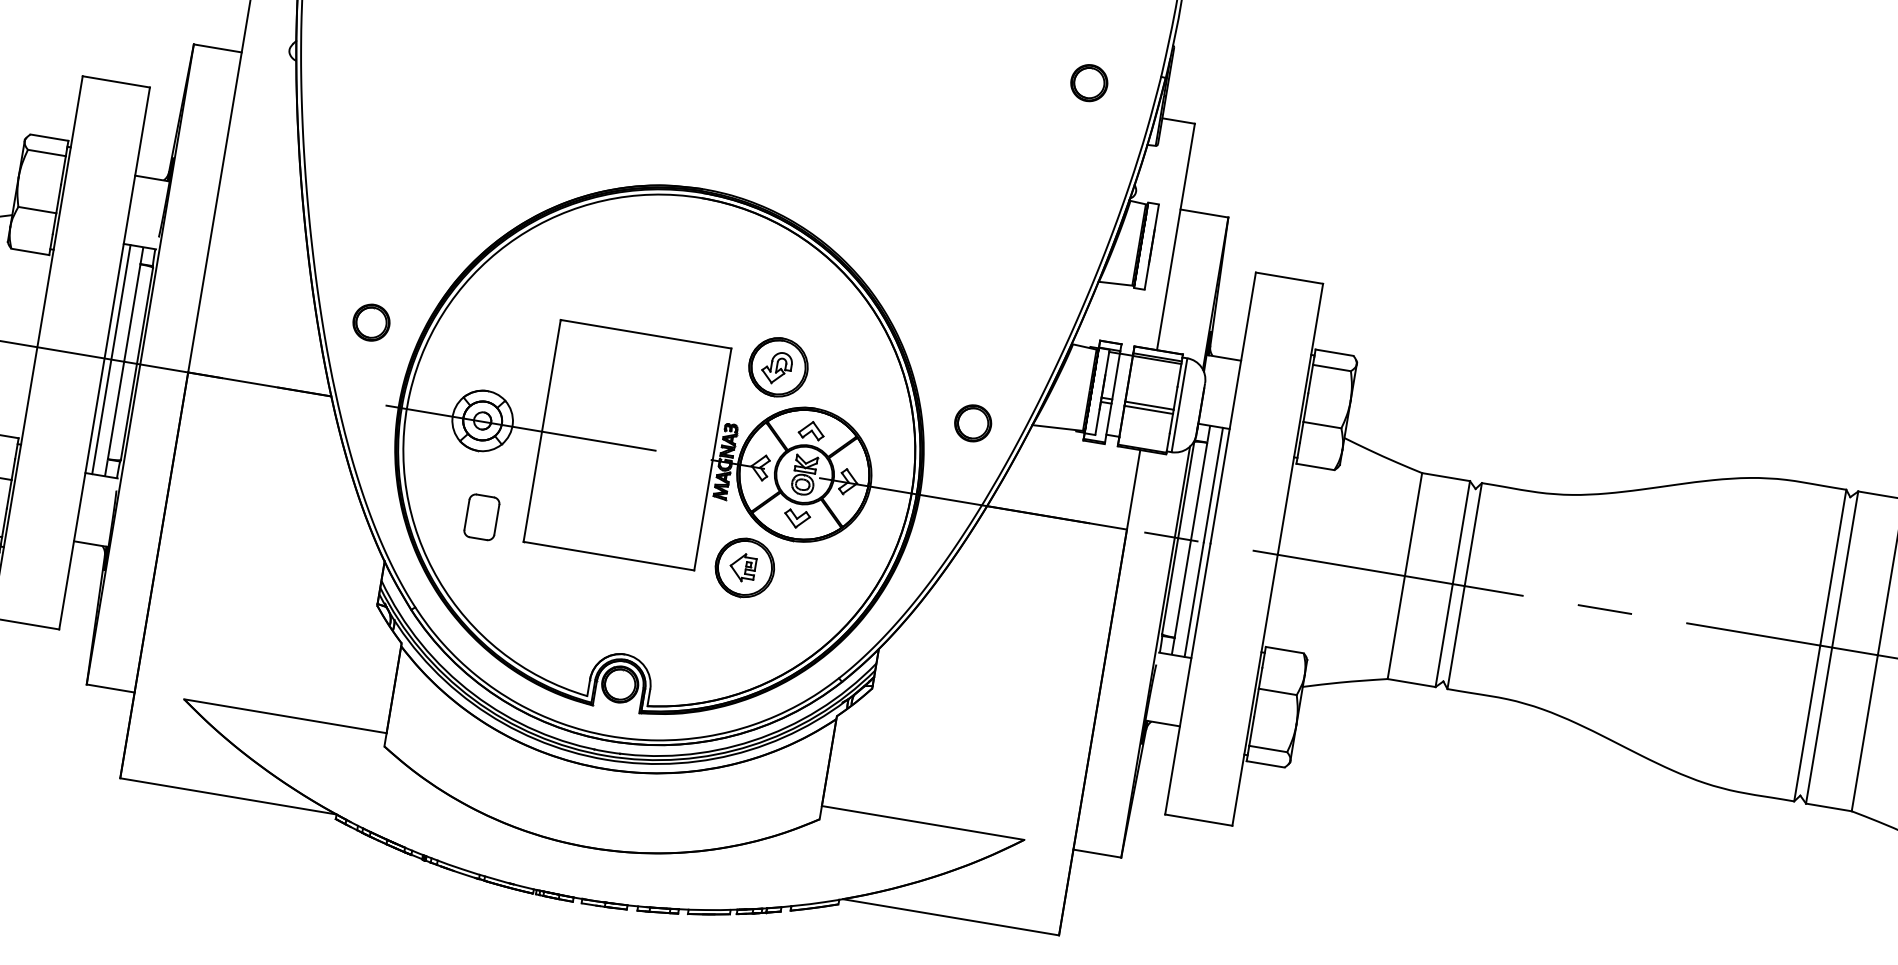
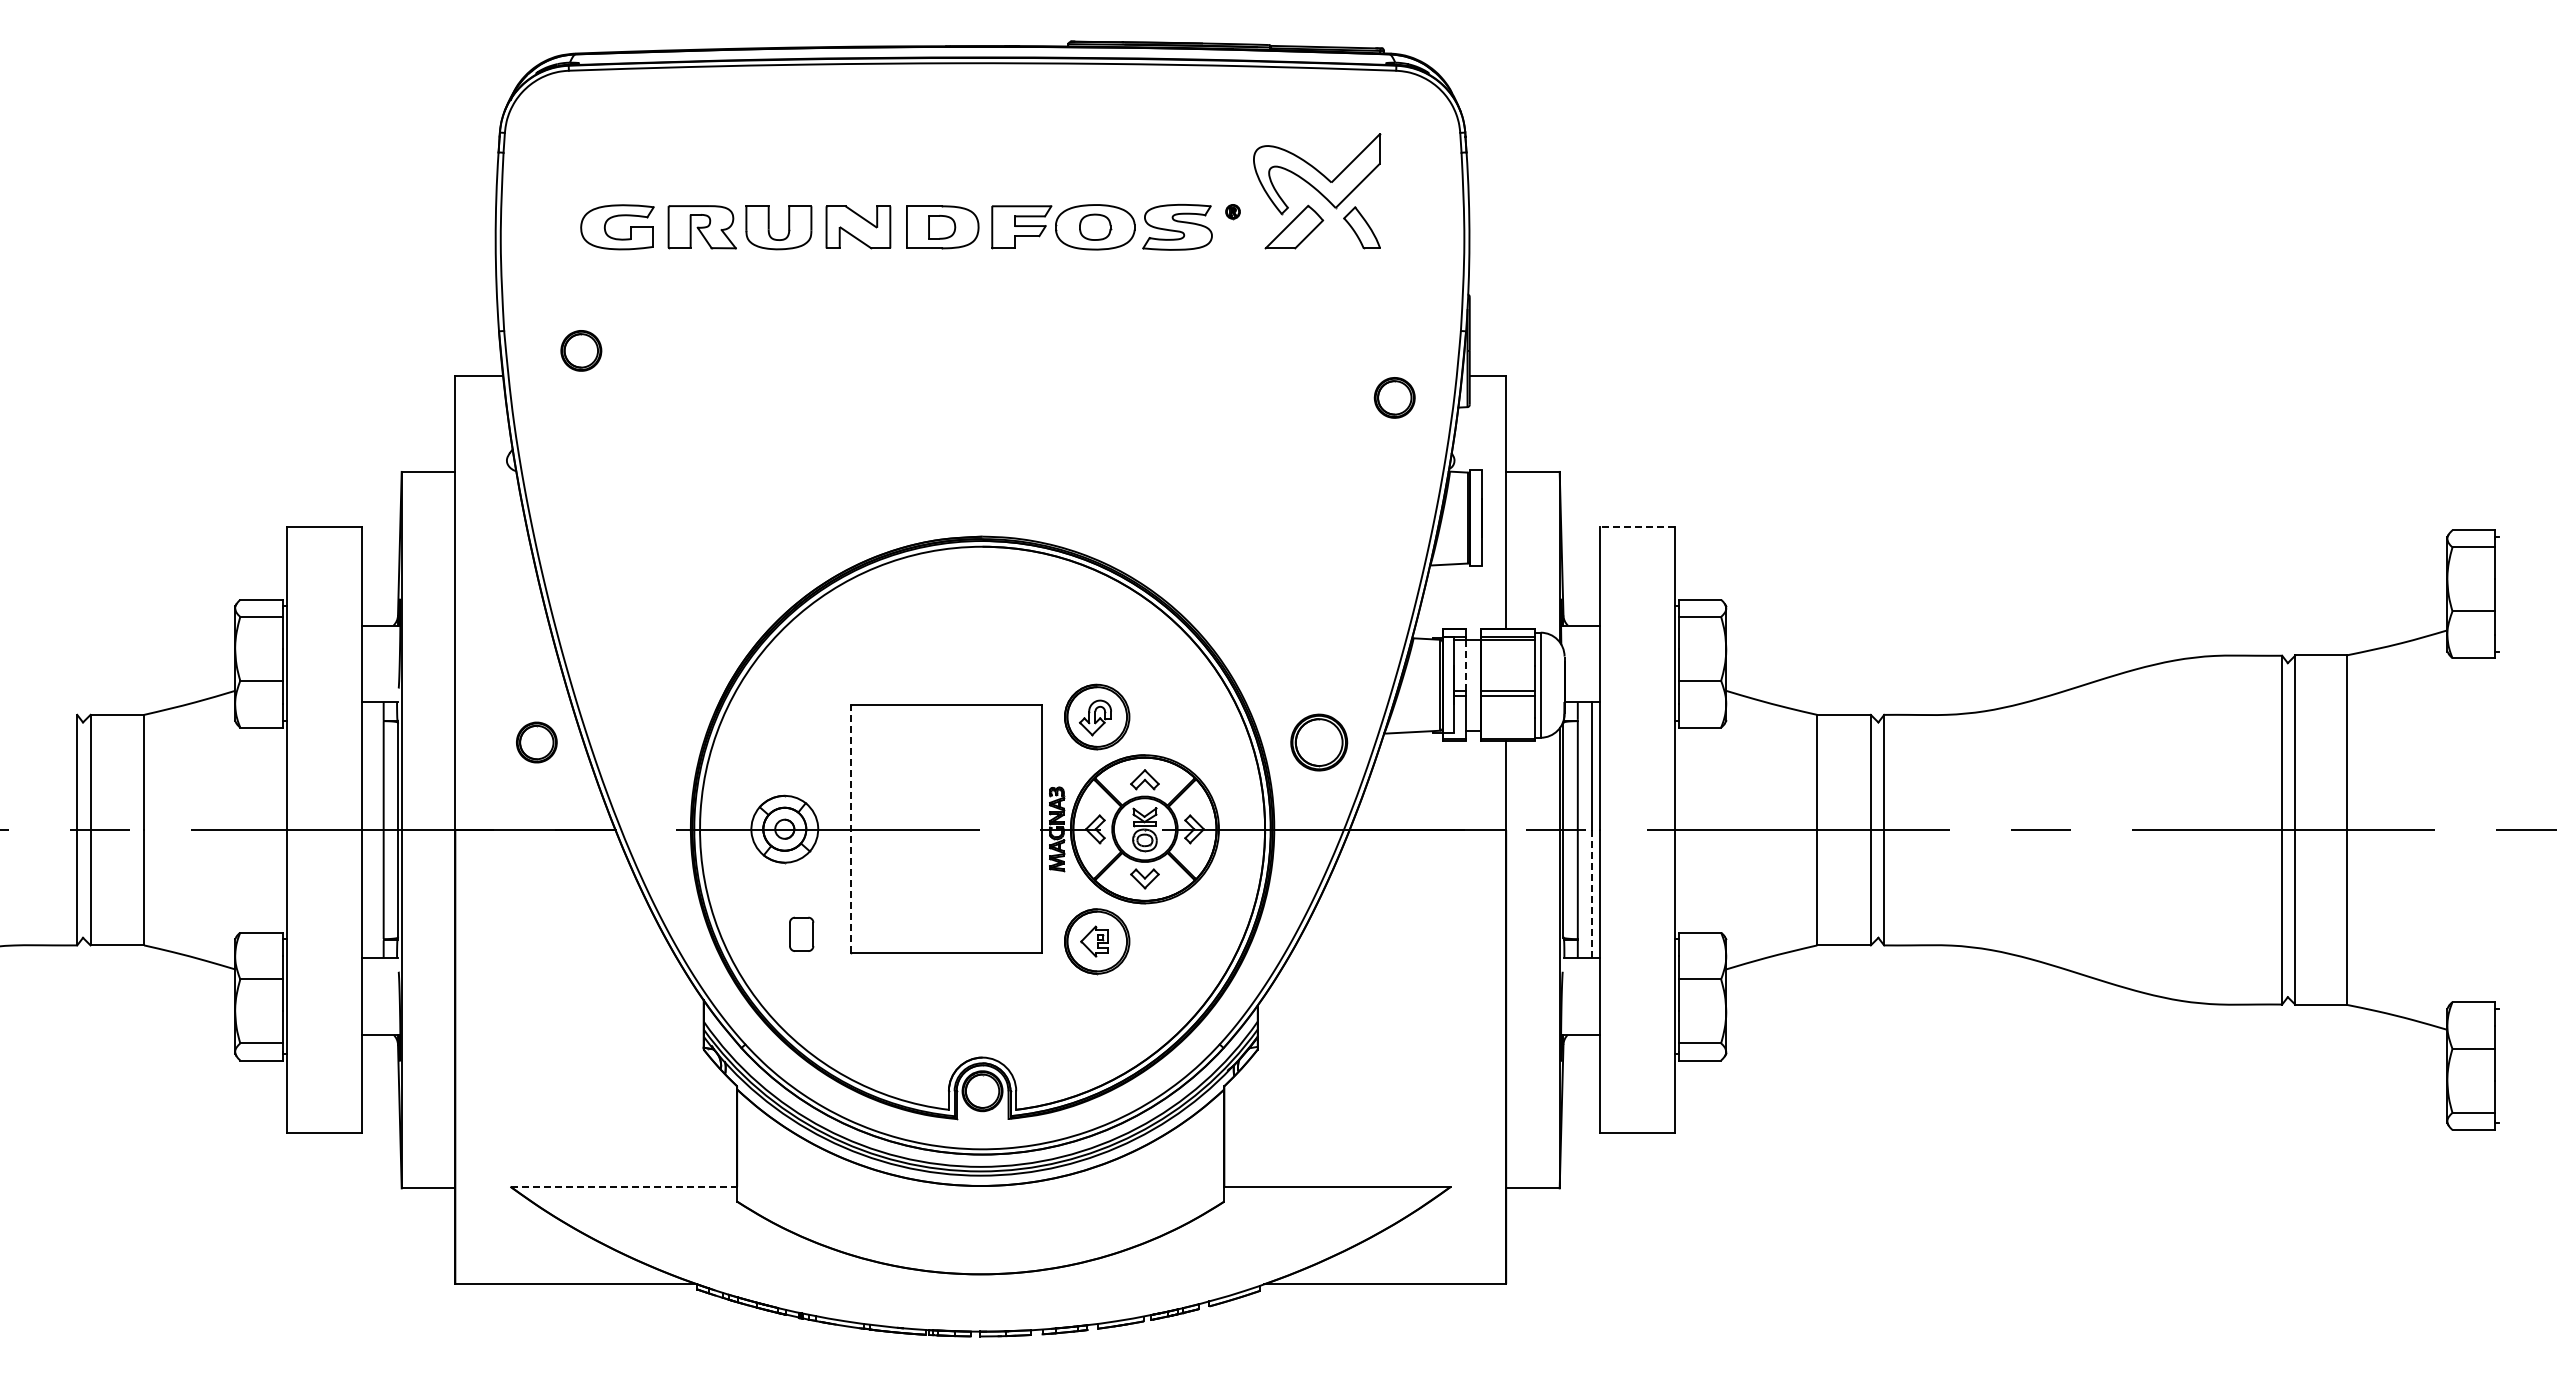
part: (1089, 82) -> (1394, 397), moved
line: (1289, 277) -> (1637, 526), solid -> dashed
part: (371, 322) -> (536, 742), moved
line: (111, 359) -> (369, 829), removed
line: (1116, 376) -> (1466, 665), solid -> dashed
part: (973, 423) -> (1319, 742), size x1.4
line: (542, 430) -> (851, 828), solid -> dashed
part: (481, 517) -> (801, 934), size x0.7
line: (1194, 599) -> (1592, 893), solid -> dashed
line: (286, 716) -> (624, 1186), solid -> dashed

